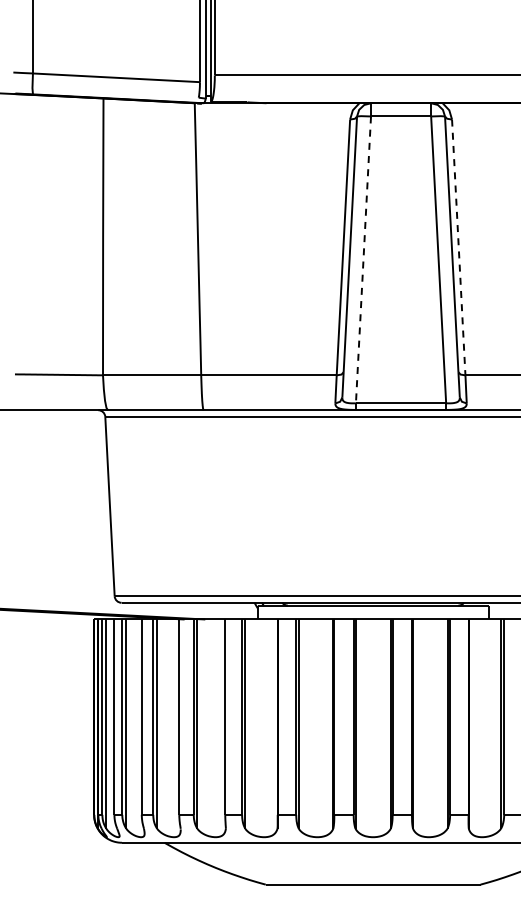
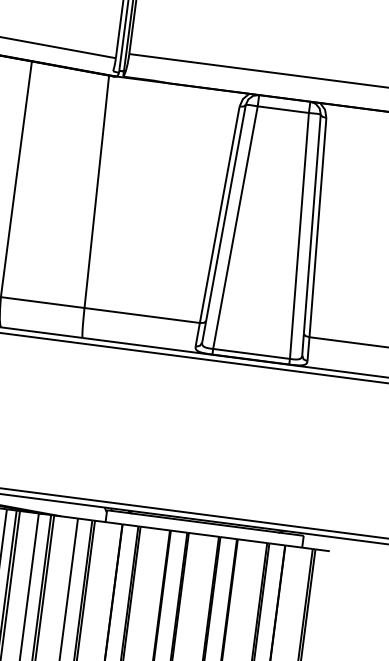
line: (458, 247) -> (317, 227), dashed -> solid
line: (363, 259) -> (235, 227), dashed -> solid

